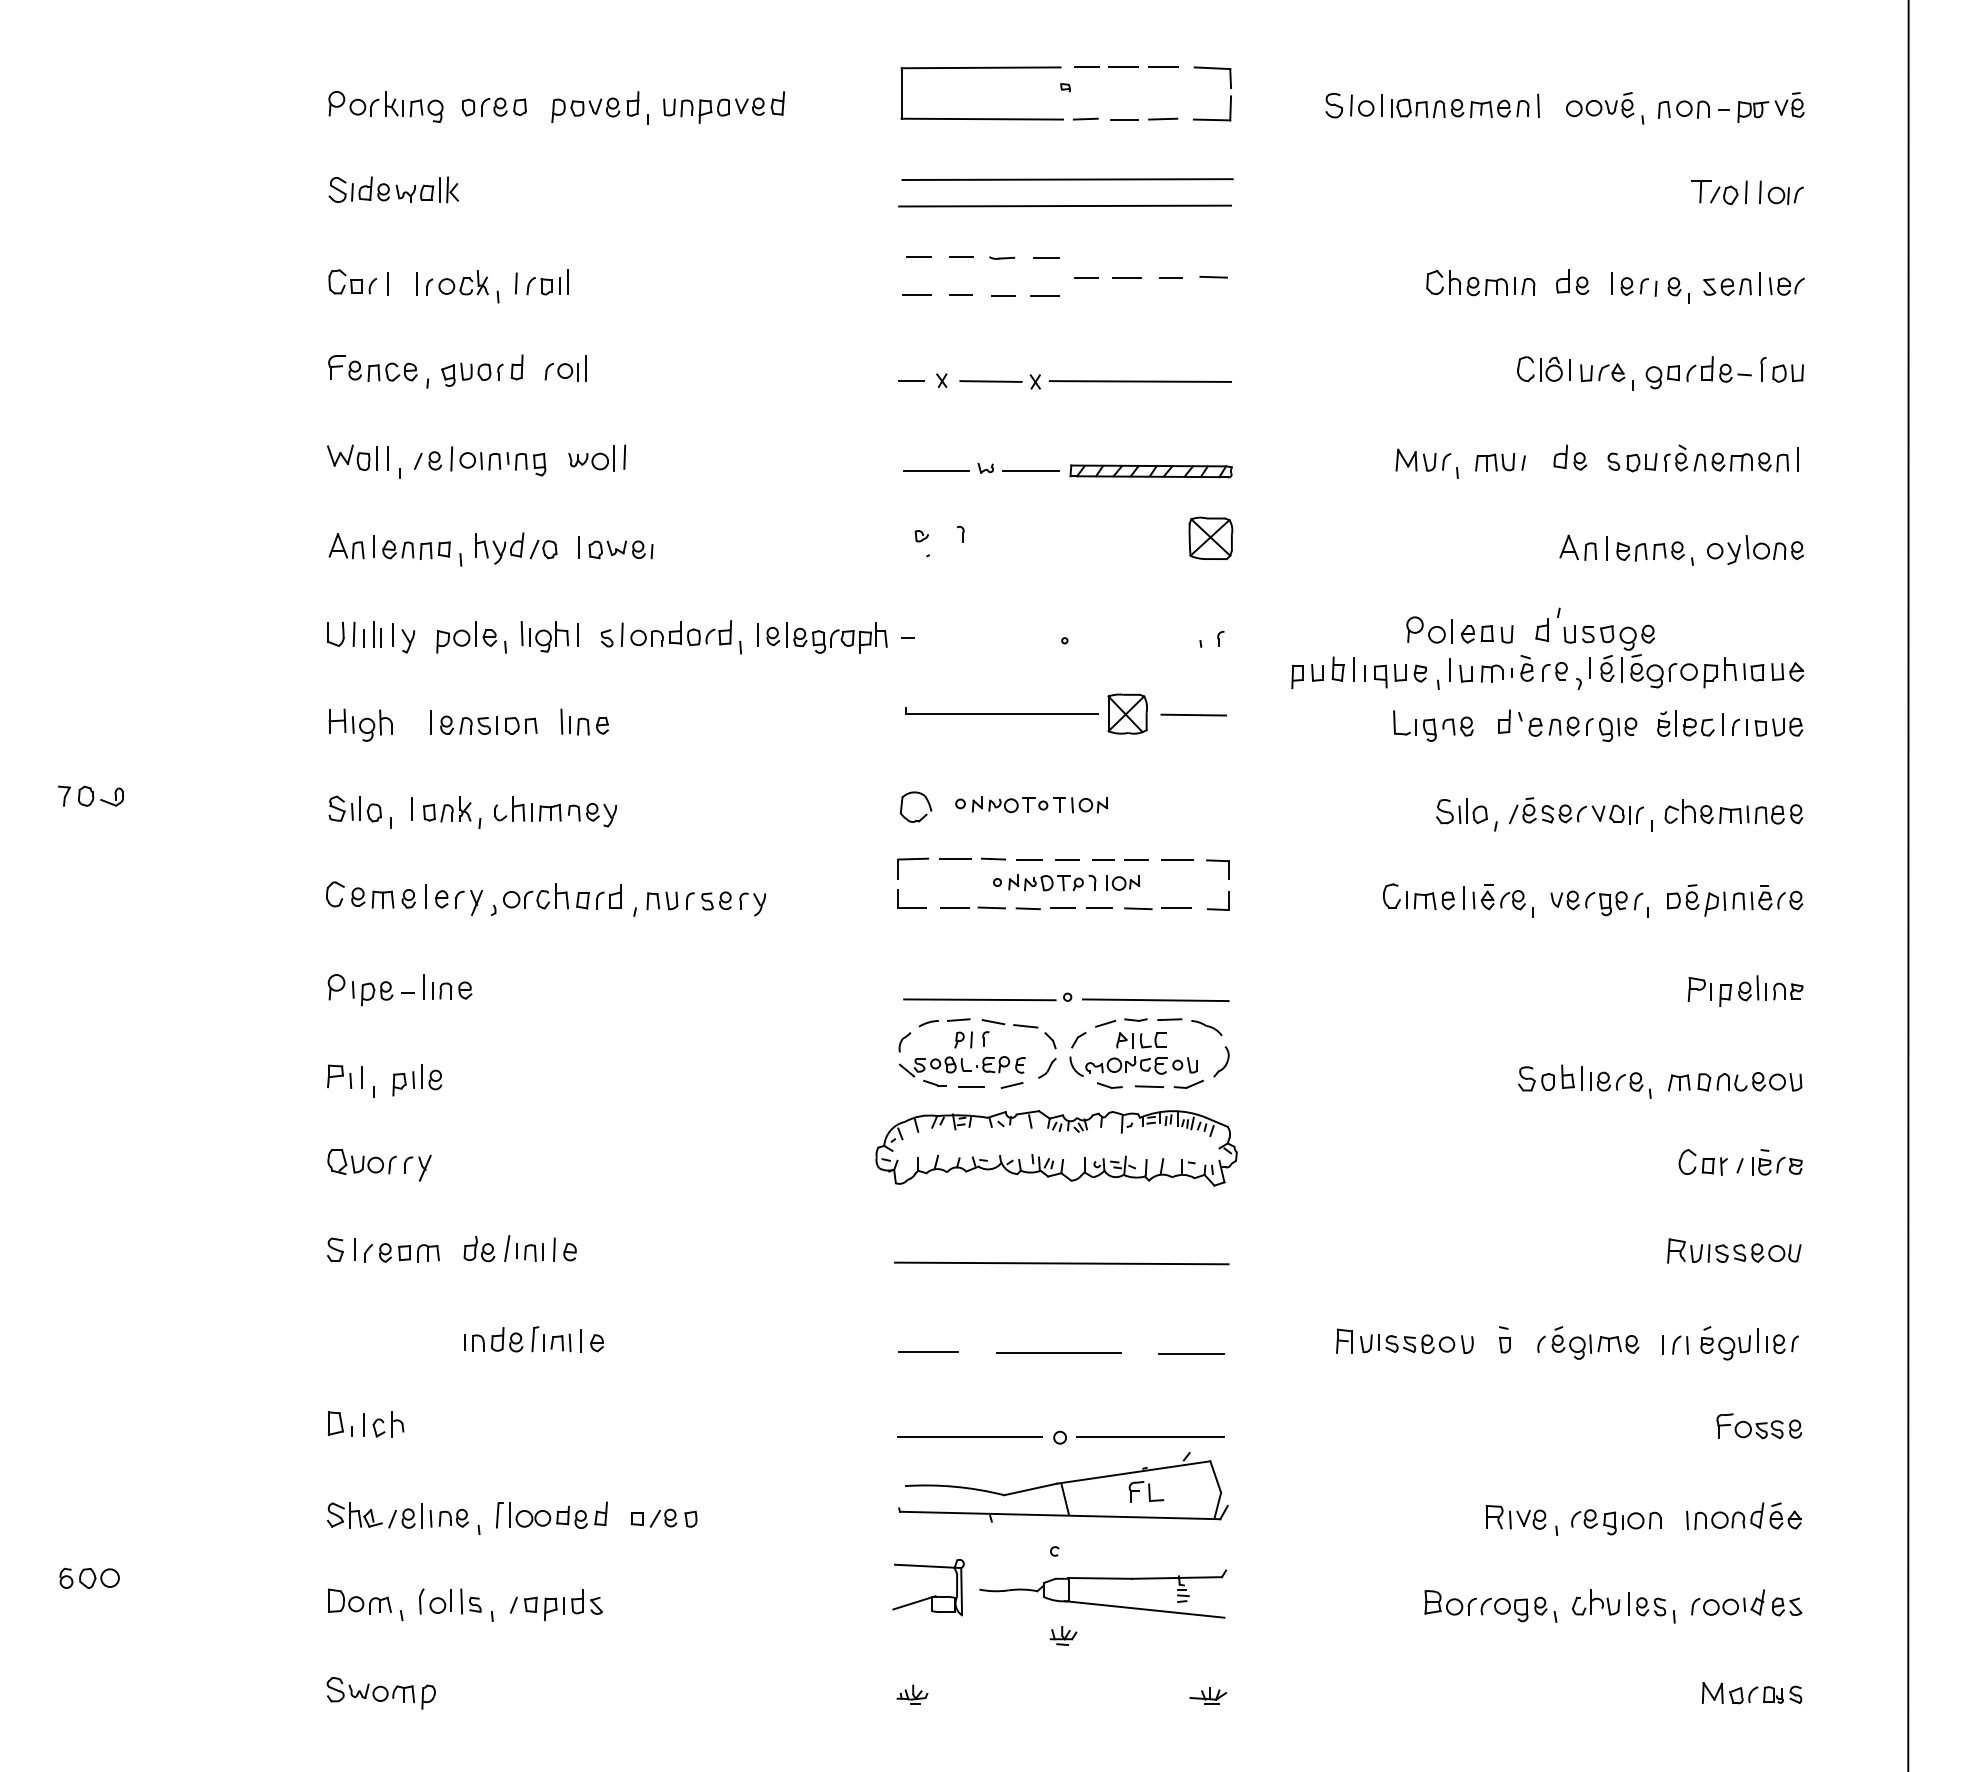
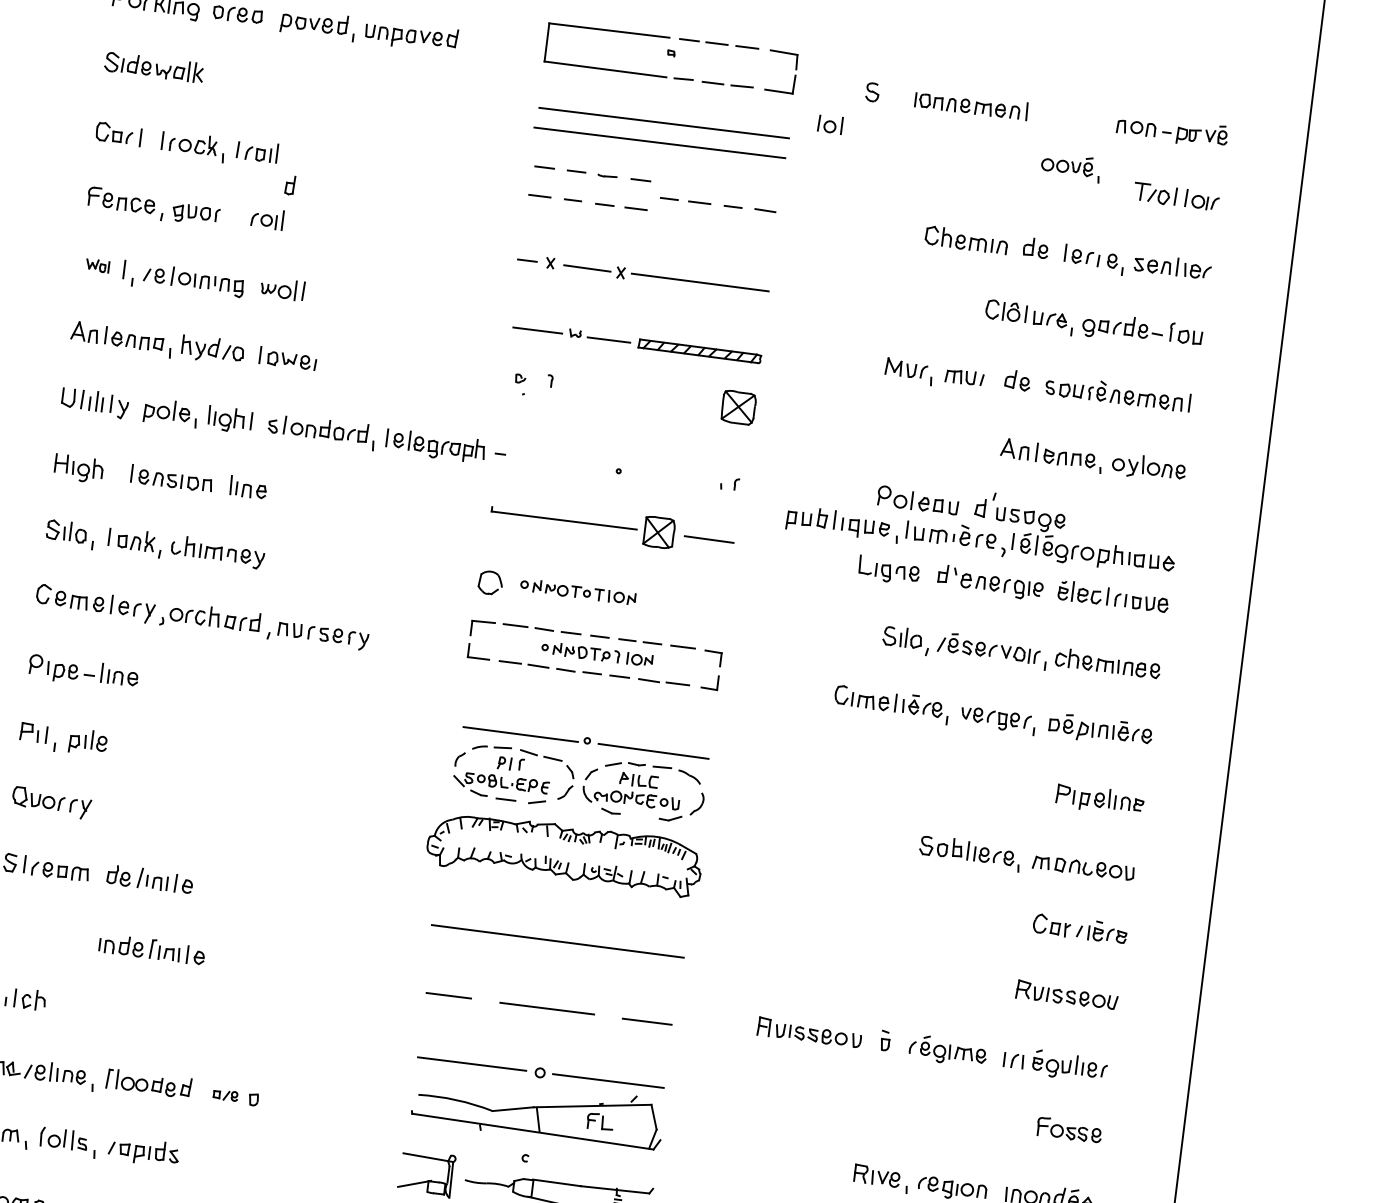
part: (1366, 105) -> (830, 124), moved
part: (1605, 108) -> (1071, 167), moved
part: (516, 367) -> (289, 185), moved
part: (352, 457) -> (97, 265), size x0.6
line: (1149, 1086) -> (640, 815), removed
part: (653, 1517) -> (225, 1094), size x0.7

